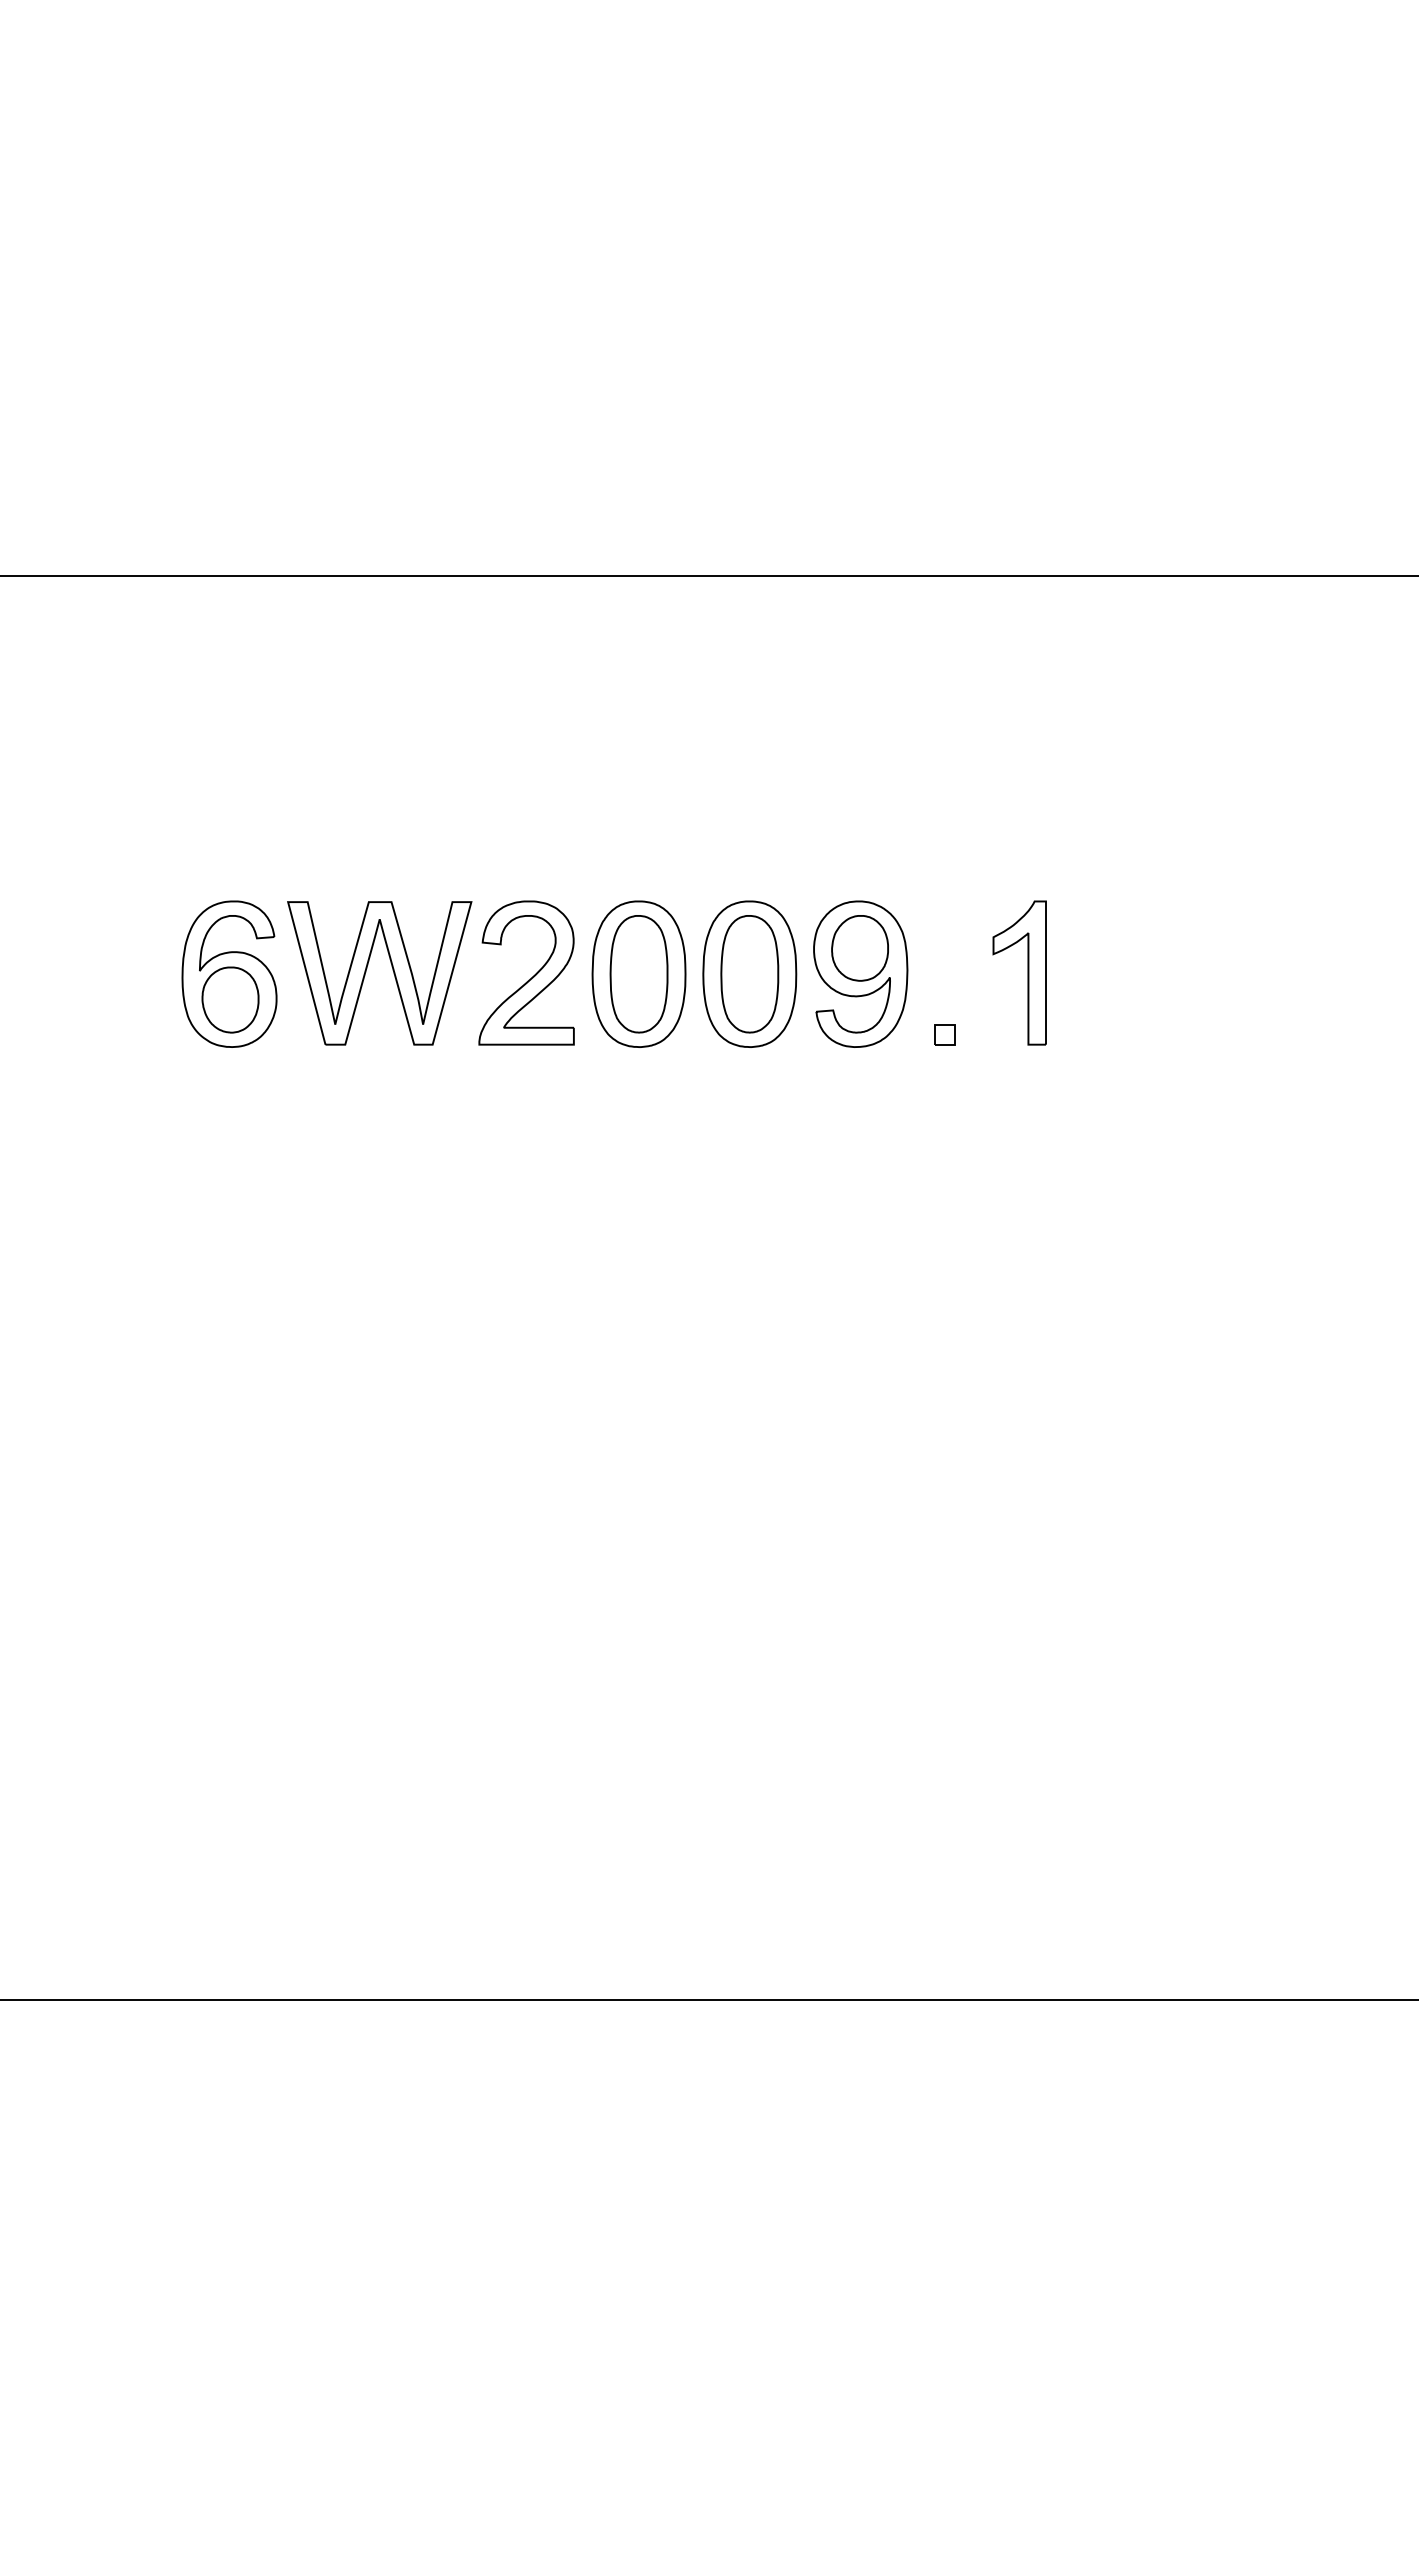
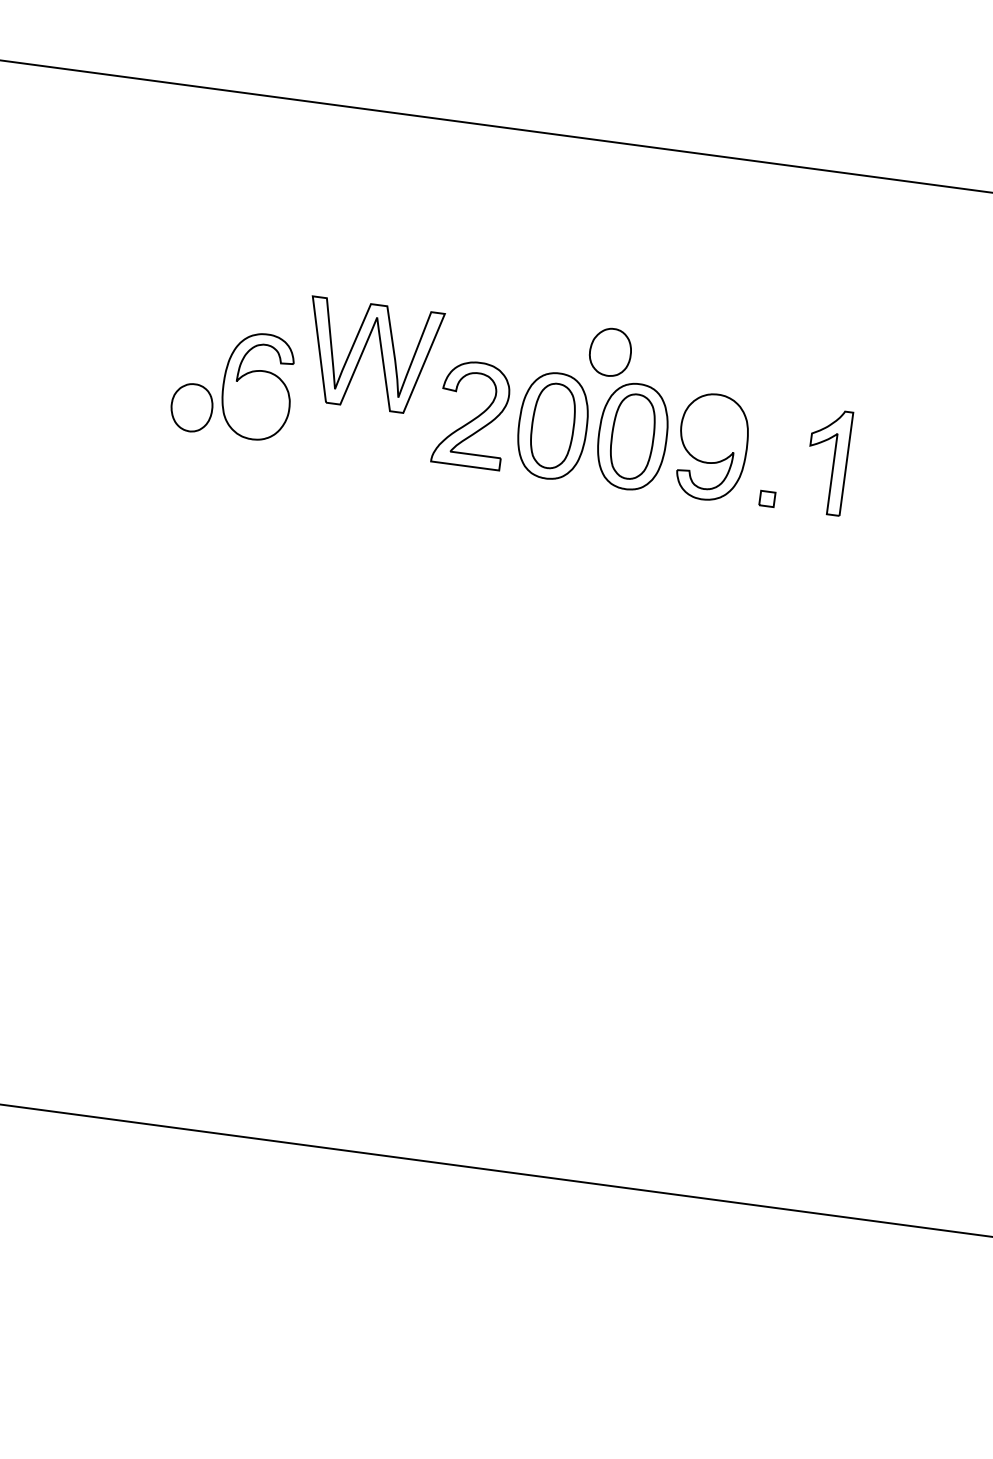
part: (859, 948) -> (610, 352), moved
part: (367, 968) -> (363, 351), moved
part: (230, 999) -> (191, 407), moved

